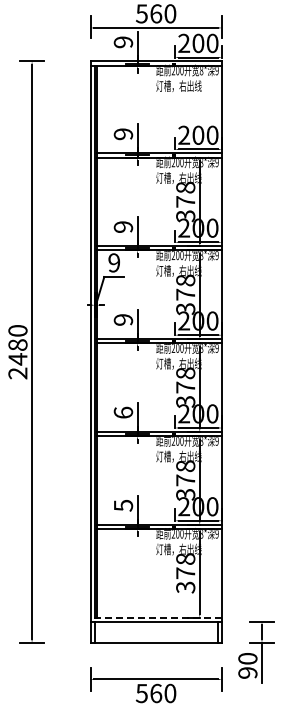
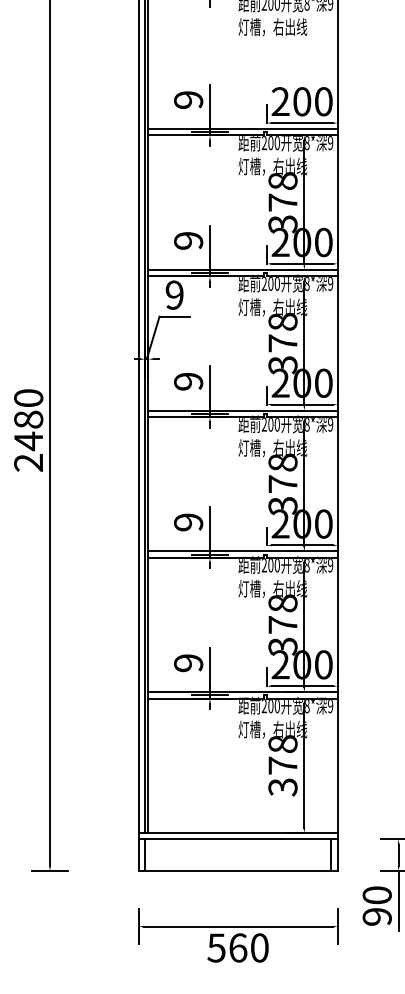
text: (123, 412) -> (188, 521), 6 -> 9
text: (122, 505) -> (187, 662), 5 -> 9
line: (156, 617) -> (238, 832), dashed -> solid

